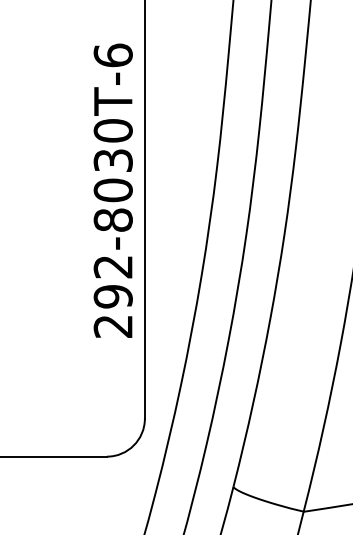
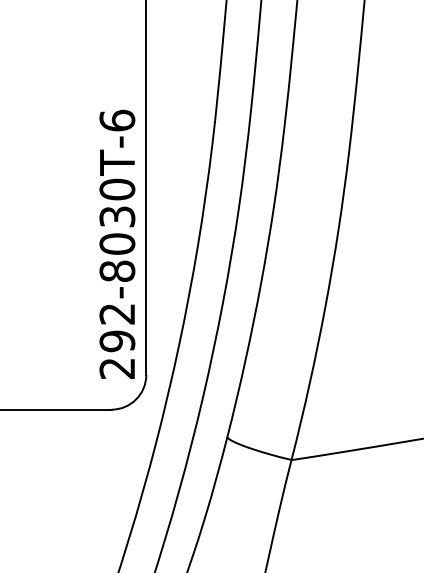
text: (113, 189) -> (117, 243), moved

